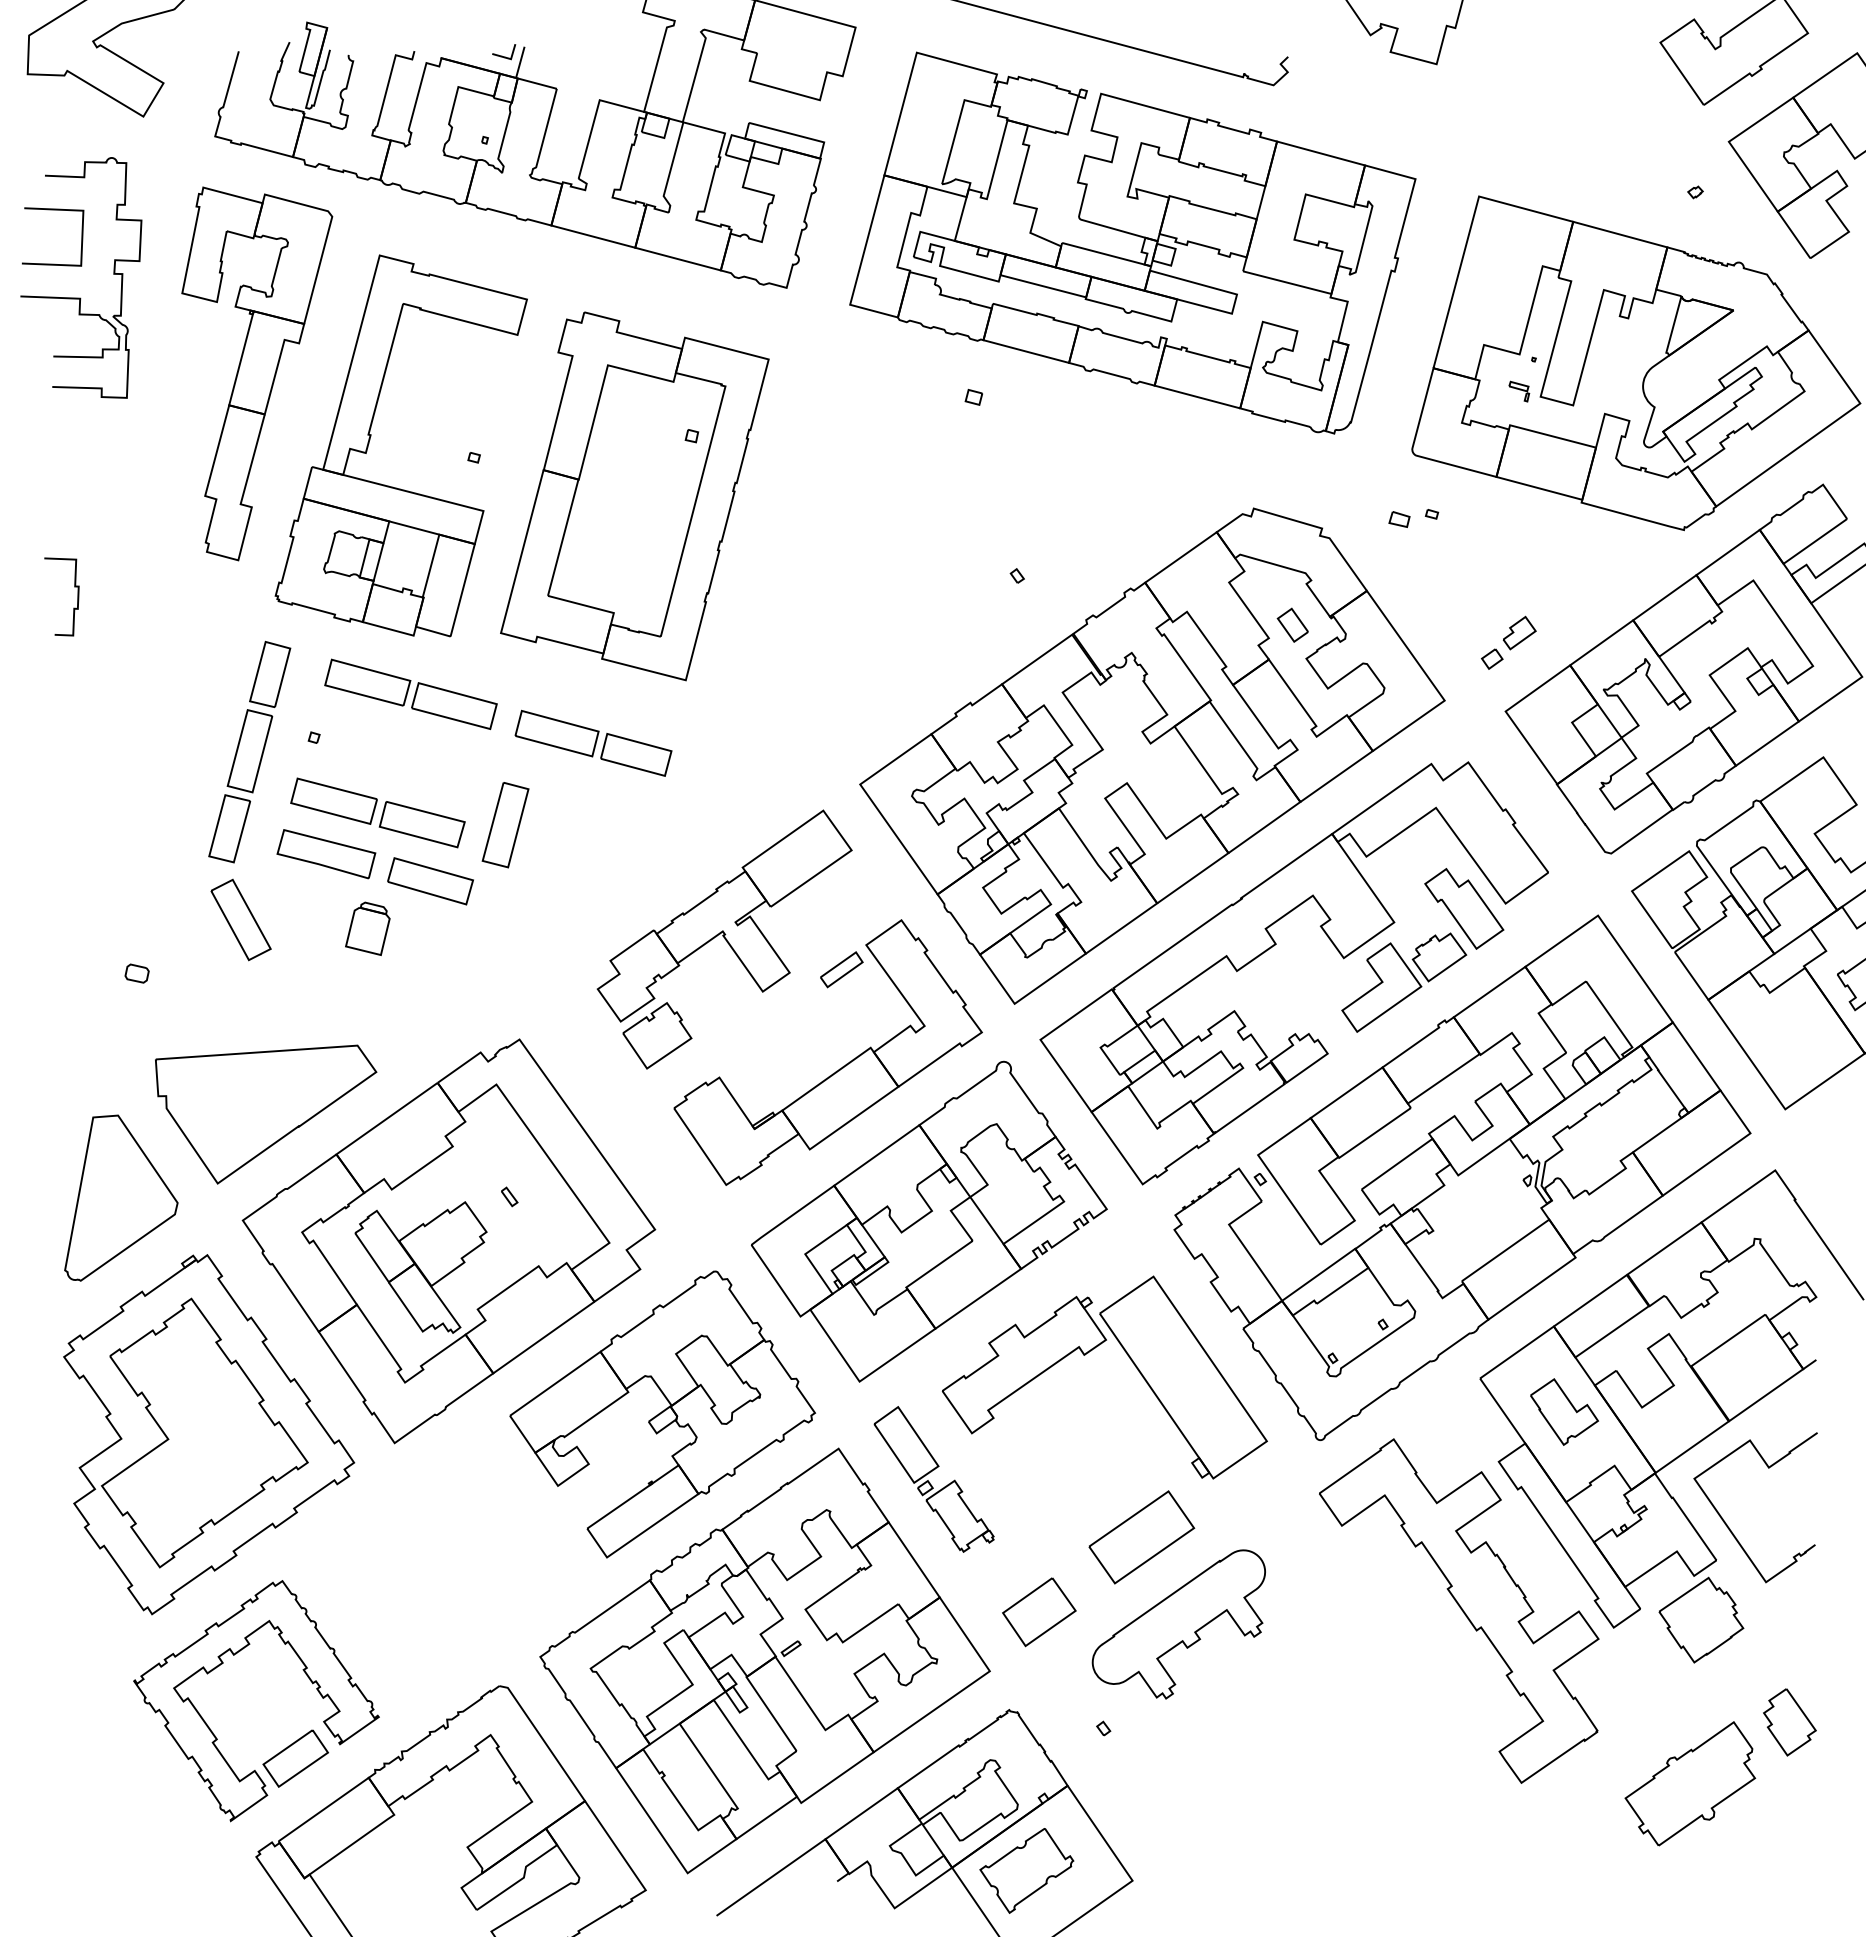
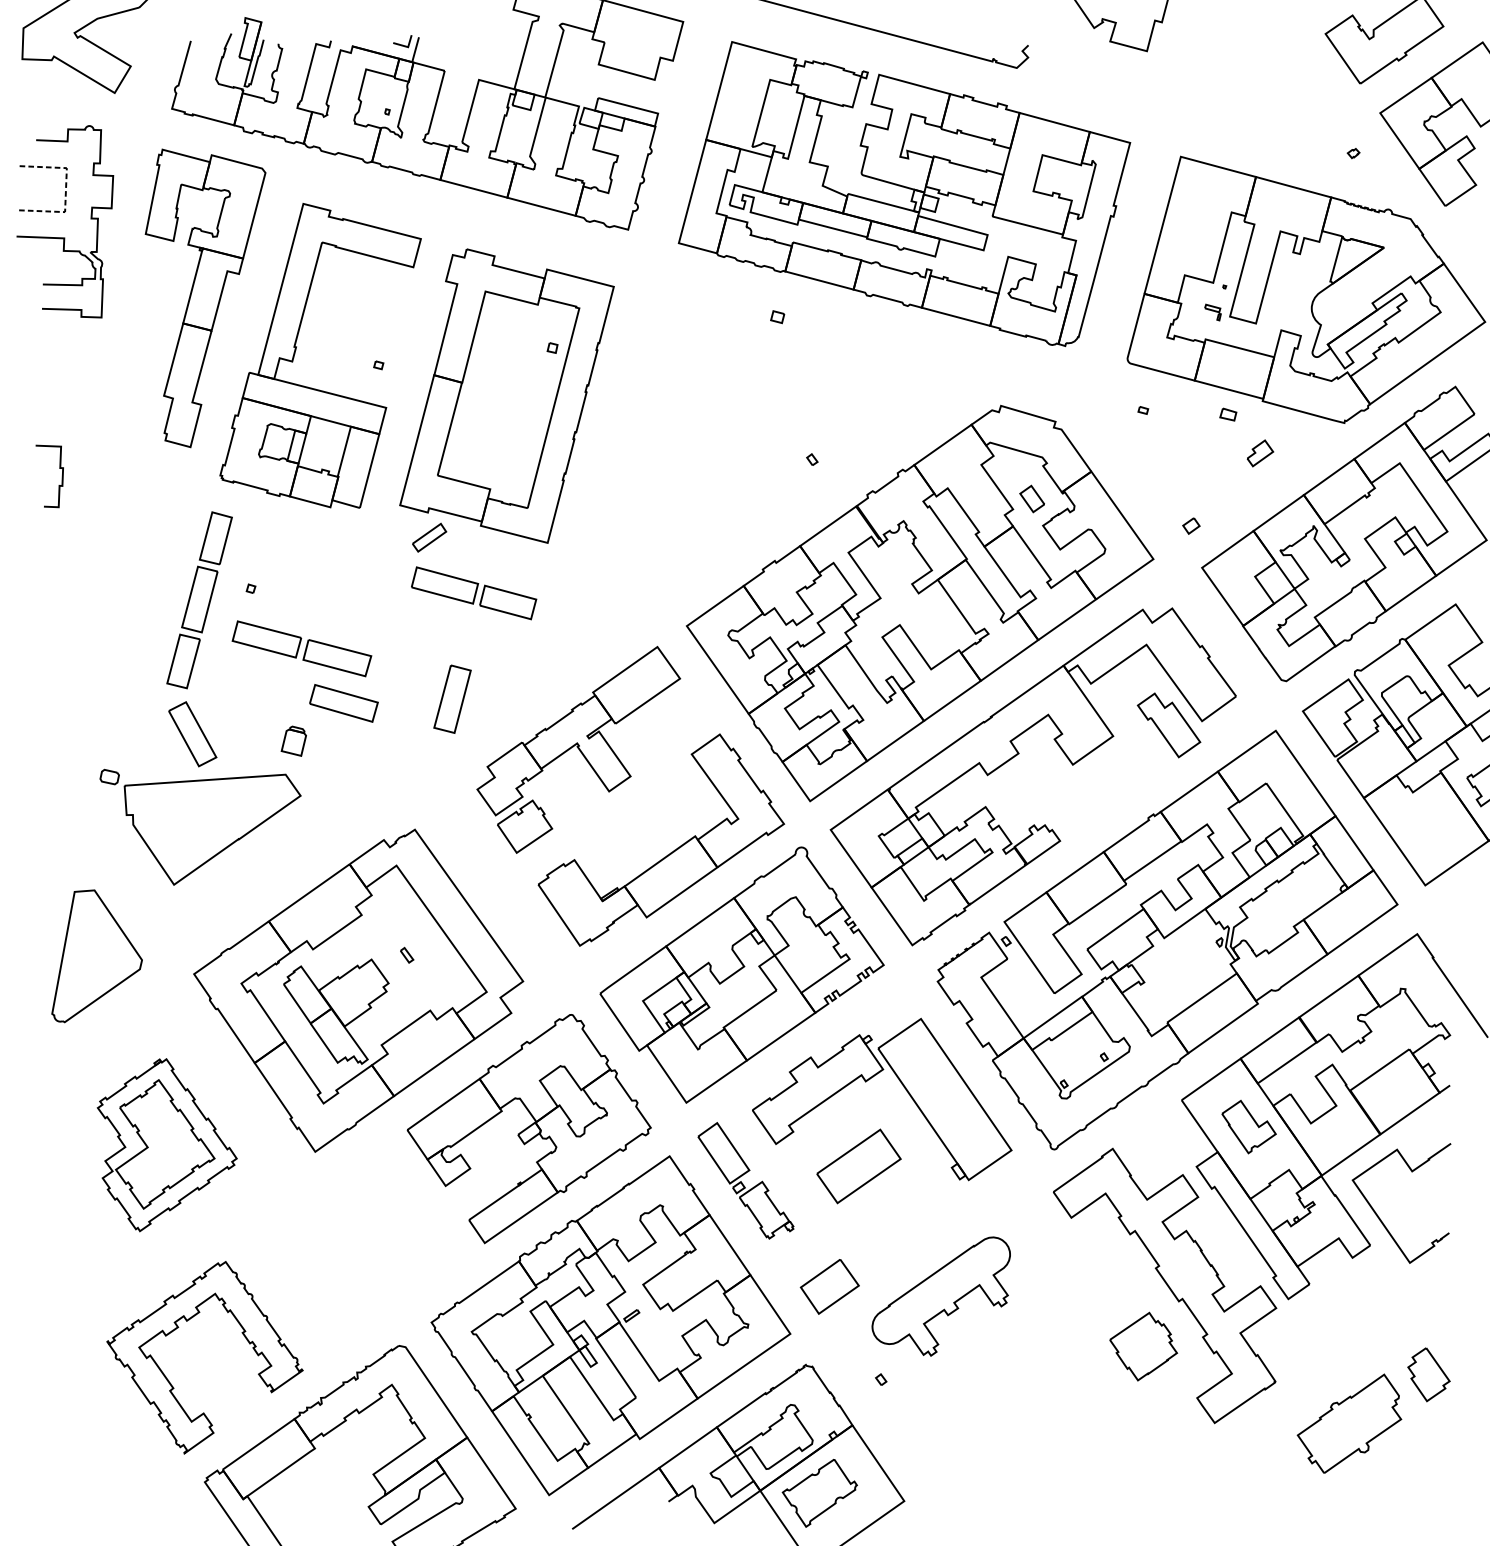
line: (82, 238) -> (66, 190), solid -> dashed
part: (1399, 519) -> (1228, 414), moved
part: (1519, 632) -> (1260, 452), moved
part: (410, 693) -> (327, 553), removed
part: (505, 825) -> (452, 699), moved
part: (326, 854) -> (260, 682), removed
part: (367, 928) -> (293, 741), size x0.7
part: (841, 969) -> (429, 537), moved
part: (1404, 982) -> (1121, 784), removed
part: (266, 1114) -> (212, 829), moved
part: (209, 1434) -> (167, 1144), size x0.6
part: (1141, 1537) -> (858, 1166), moved
part: (1701, 1619) -> (1143, 1346), moved
part: (295, 1758) -> (236, 1403), removed

